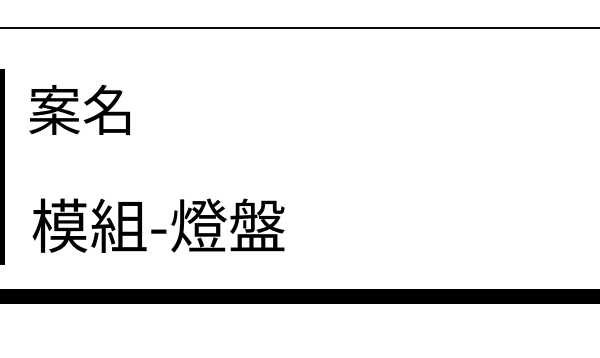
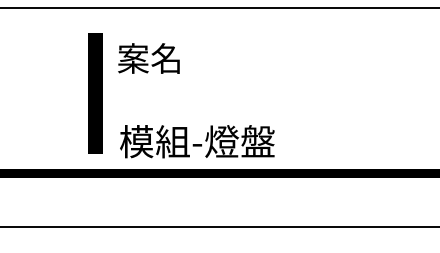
text: (158, 225) -> (197, 141), moved

